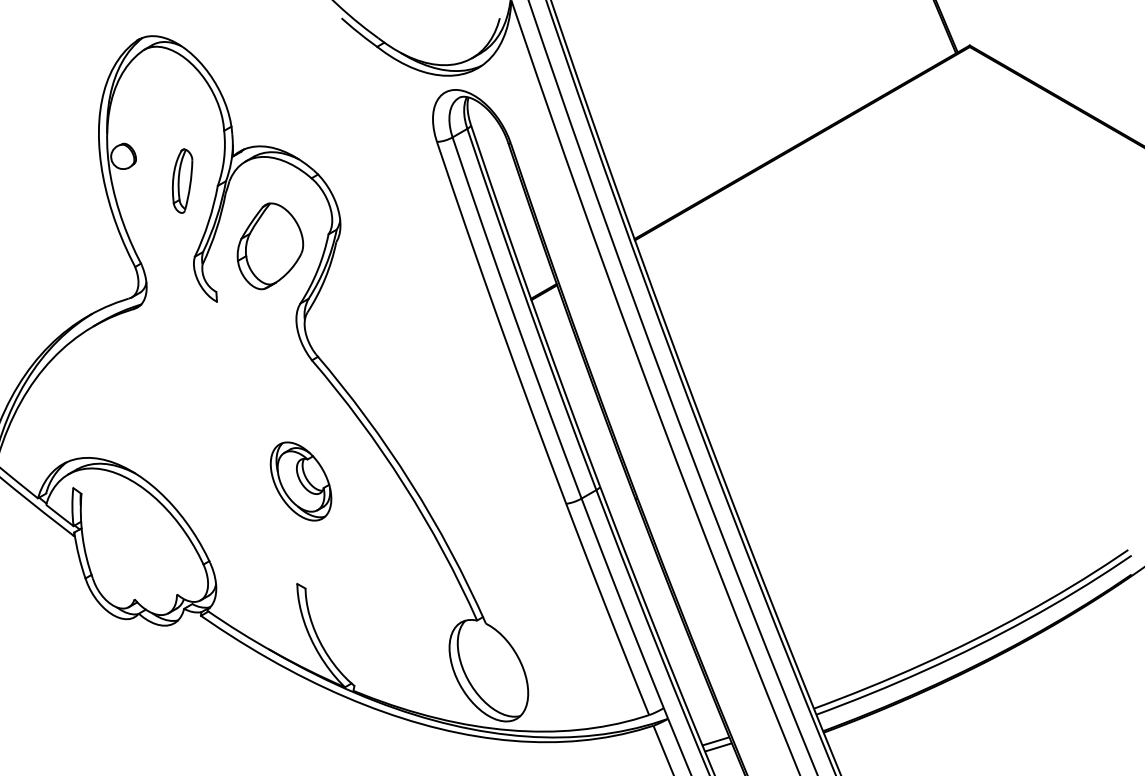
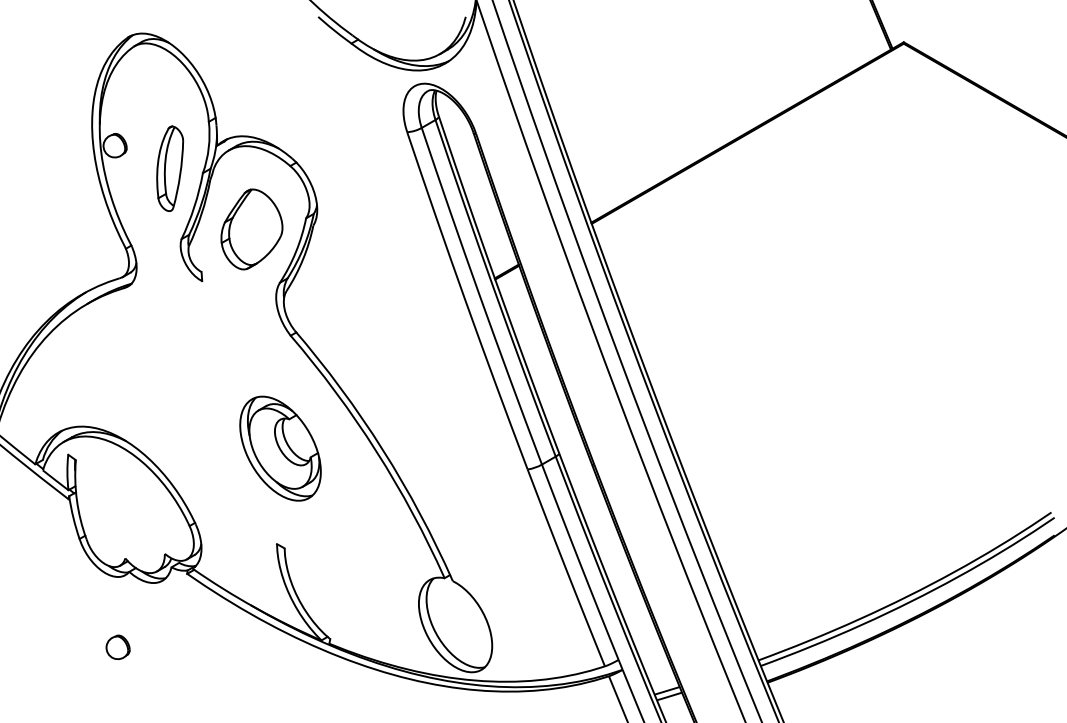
part: (182, 180) -> (170, 168), size x1.43
part: (300, 481) -> (279, 448), size x1.43
part: (126, 694) -> (117, 647), added

